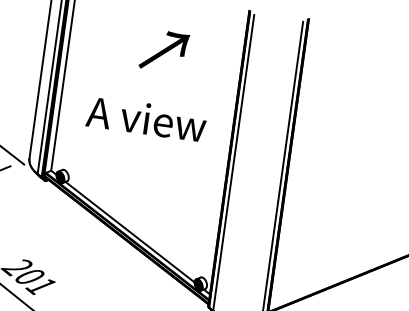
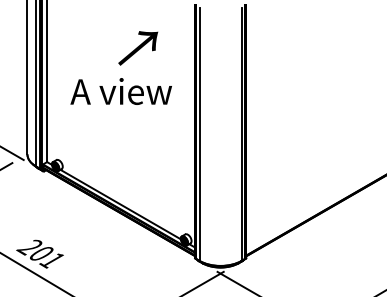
text: (164, 51) -> (138, 48), moved
text: (145, 118) -> (120, 91), moved

